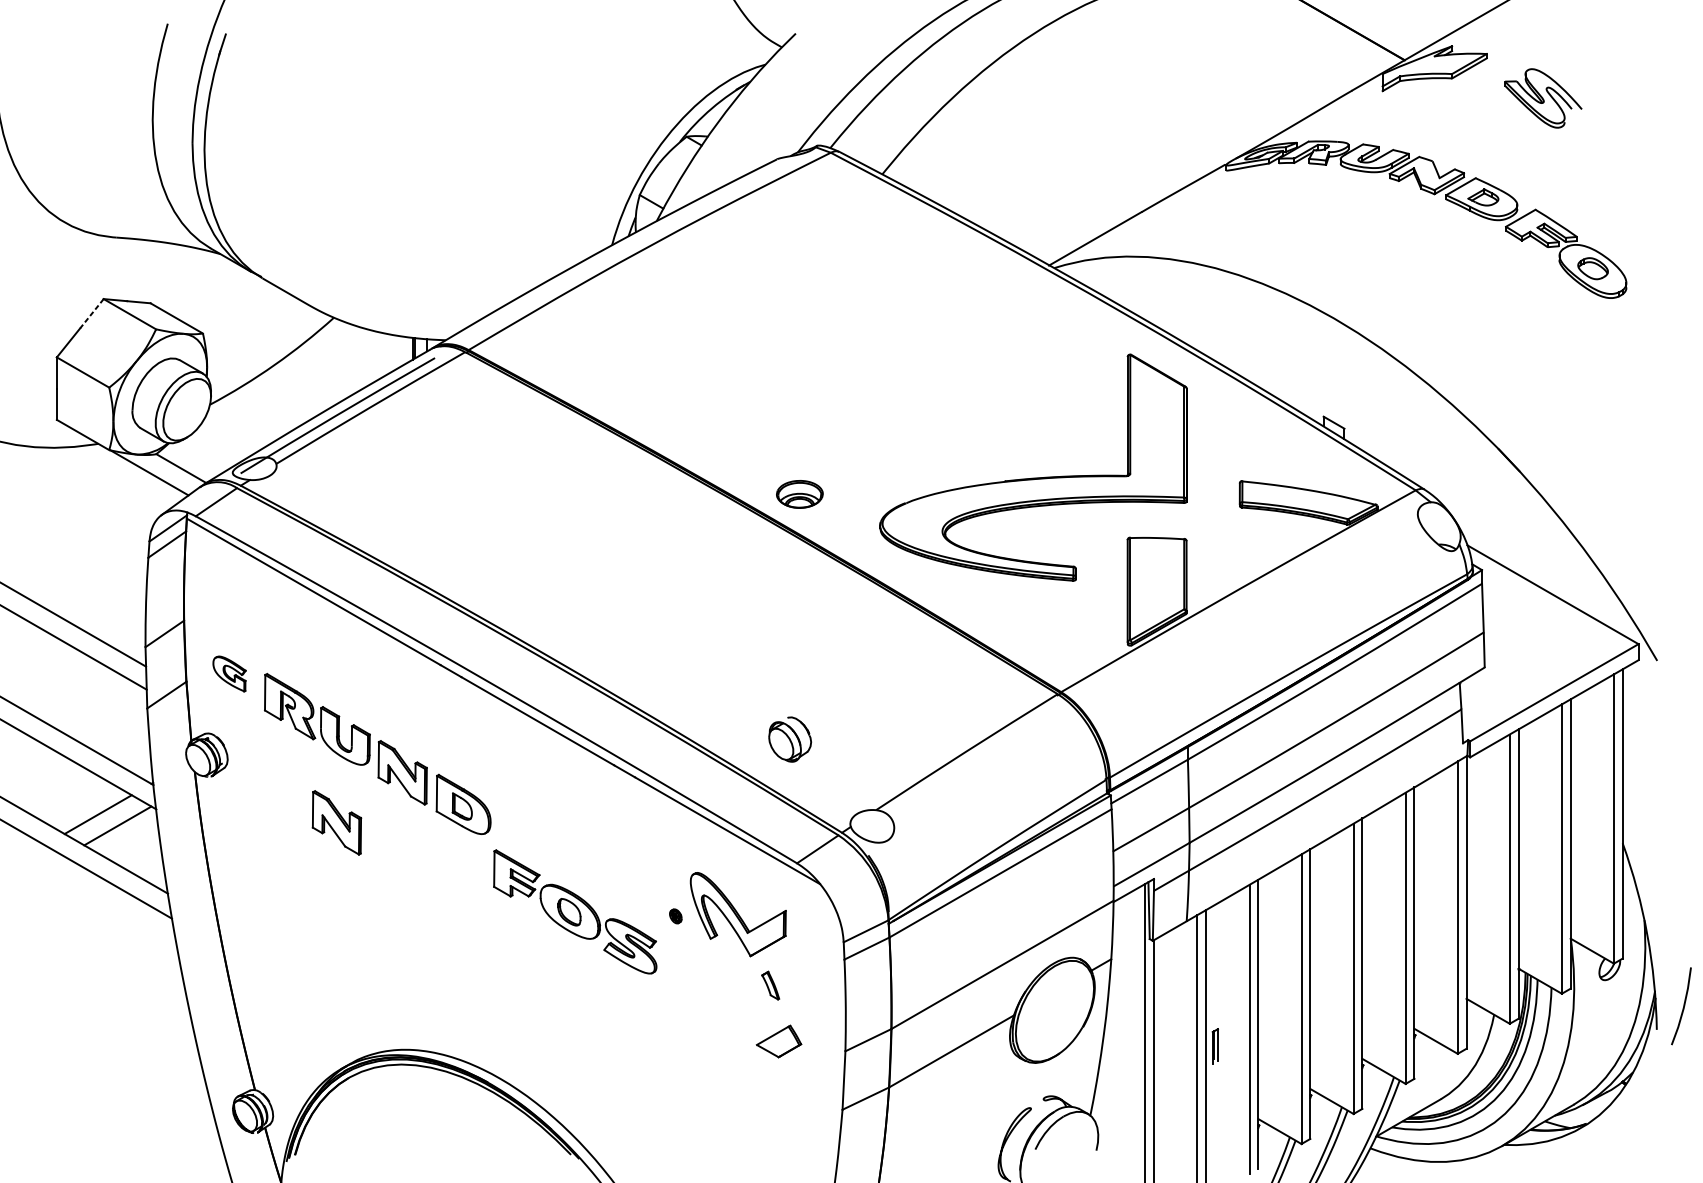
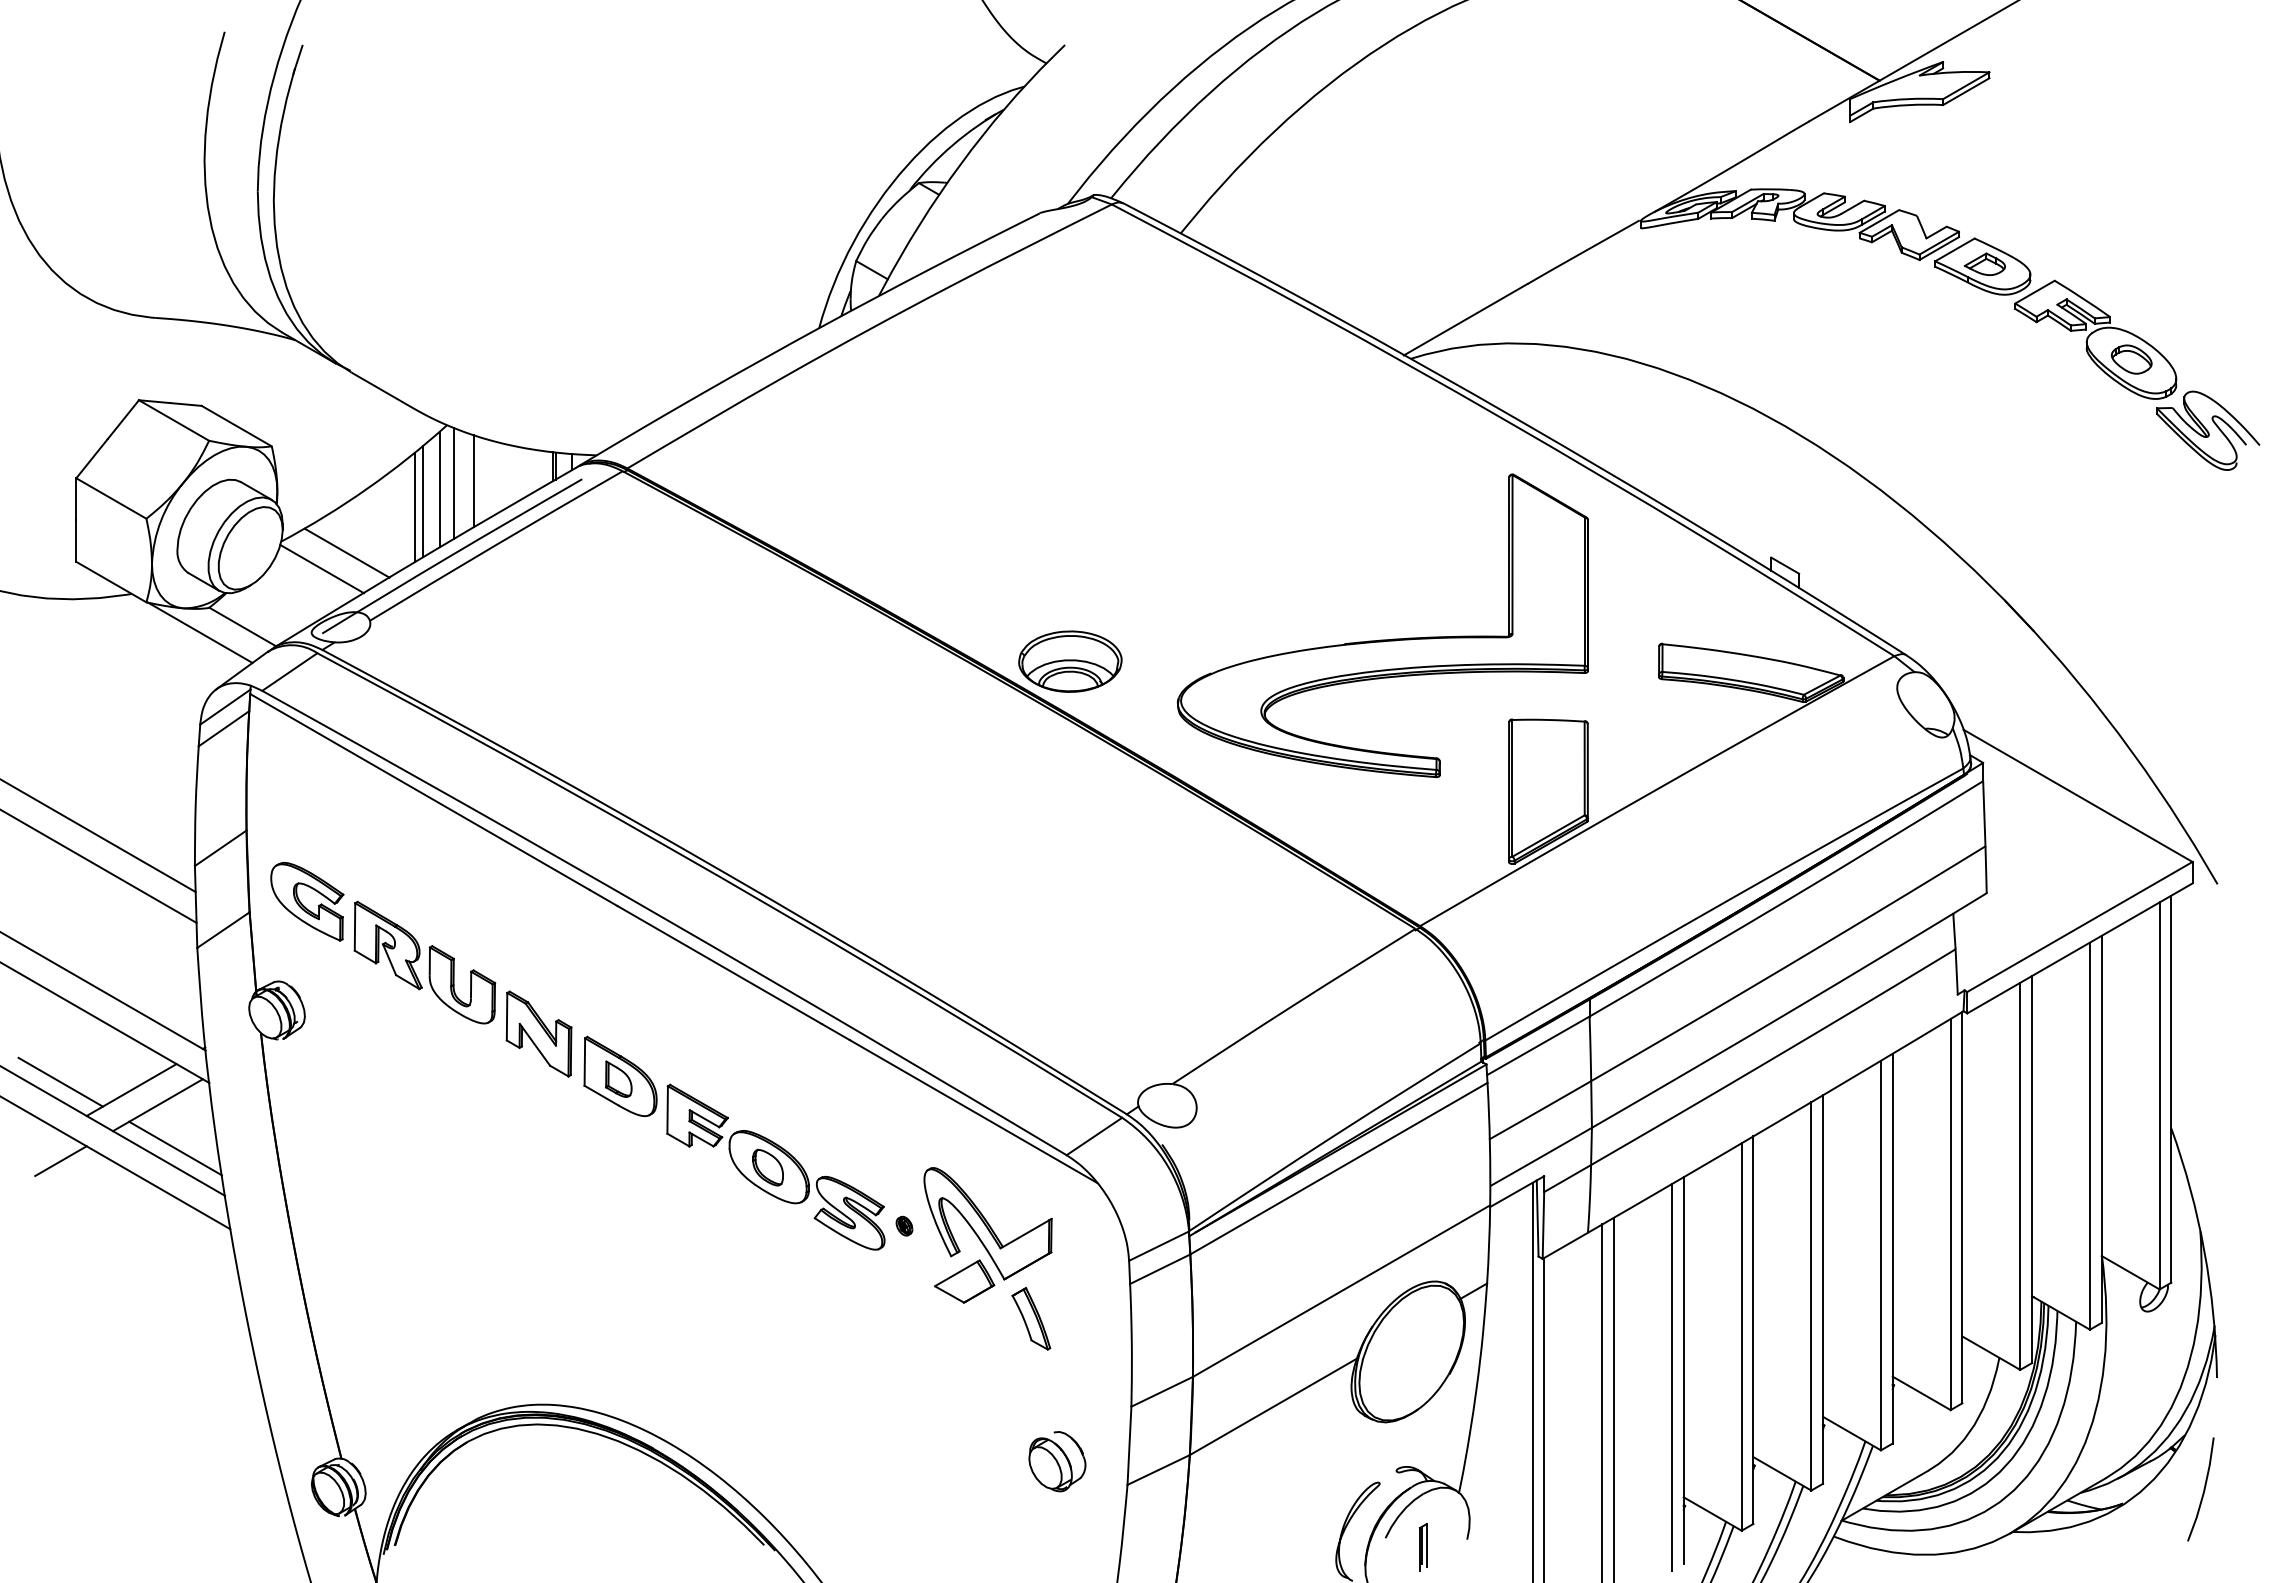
part: (1543, 98) -> (2208, 430), moved
line: (92, 314) -> (123, 420), dashed -> solid
line: (354, 359) -> (474, 481), added
line: (338, 361) -> (453, 483), added
line: (328, 365) -> (439, 489), added
line: (316, 374) -> (423, 501), added
line: (309, 379) -> (414, 507), added
line: (258, 412) -> (346, 552), added
line: (240, 425) -> (321, 569), added
part: (799, 494) -> (1070, 661), size x1.67
part: (229, 673) -> (307, 901), size x1.67
part: (790, 739) -> (1057, 1461), moved
line: (45, 808) -> (60, 1081), added
part: (336, 822) -> (450, 1100), removed
line: (131, 858) -> (175, 1148), added
line: (45, 868) -> (60, 1161), added
part: (574, 911) -> (775, 1166), moved
part: (770, 985) -> (1031, 1318), size x1.67
line: (1683, 1006) -> (2203, 1489), moved
part: (779, 1041) -> (964, 1281), moved
part: (1214, 1046) -> (1422, 1547), moved

